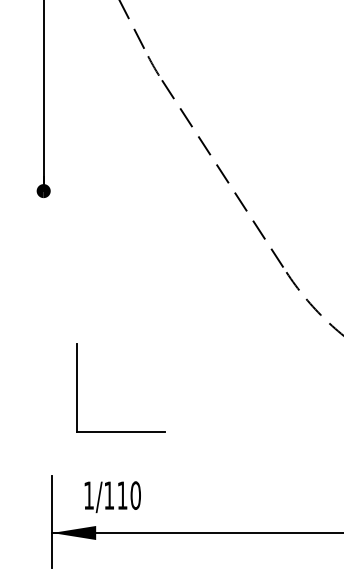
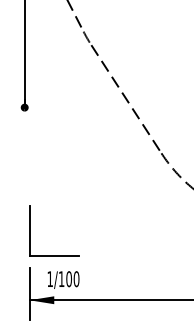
part: (78, 387) -> (30, 230), moved
text: (121, 496) -> (68, 279), 1/110 -> 1/100

